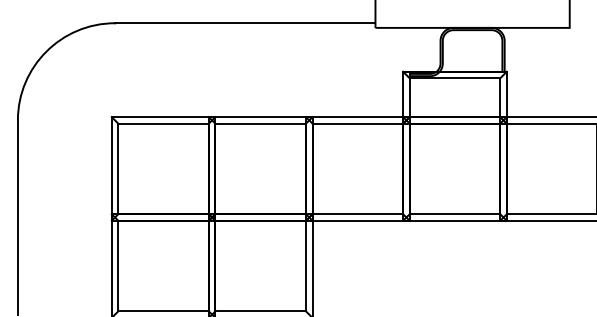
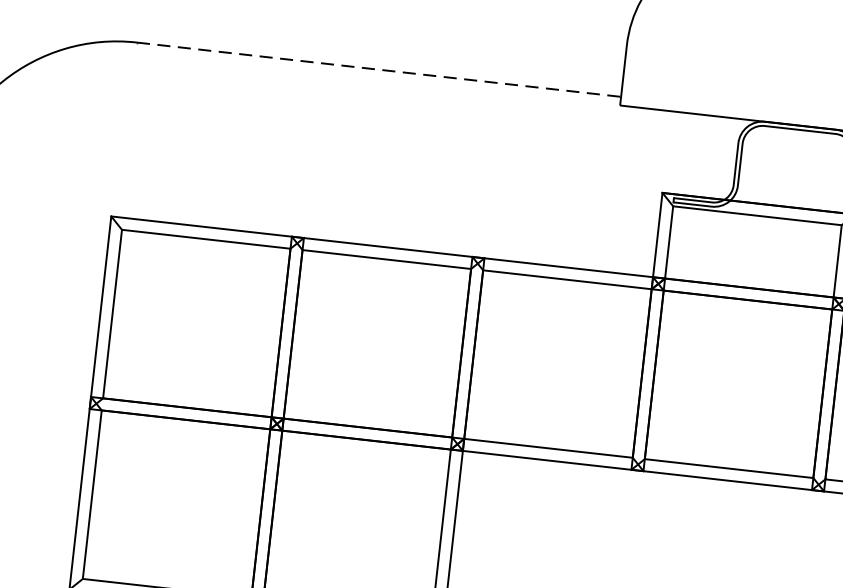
line: (245, 23) -> (379, 70), solid -> dashed

